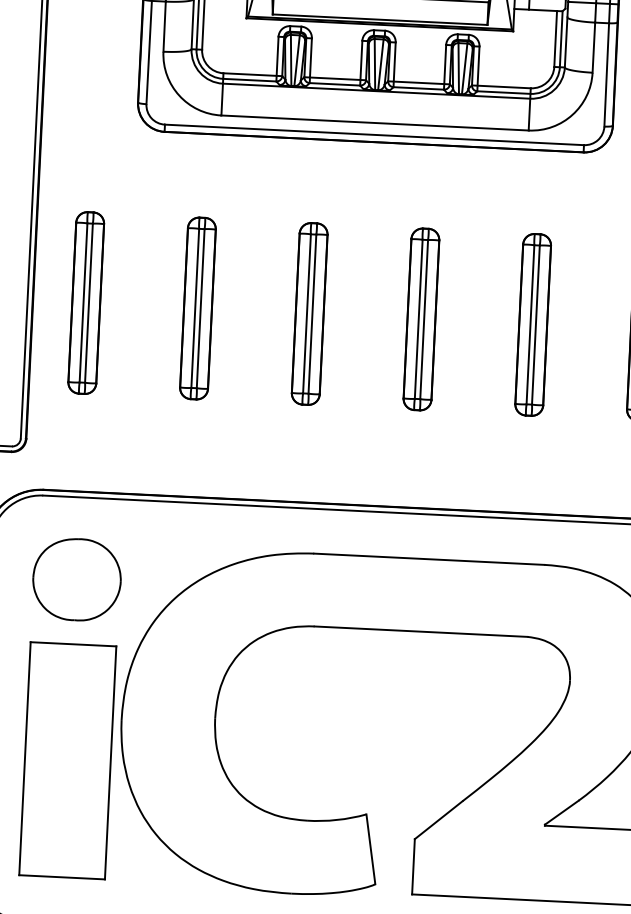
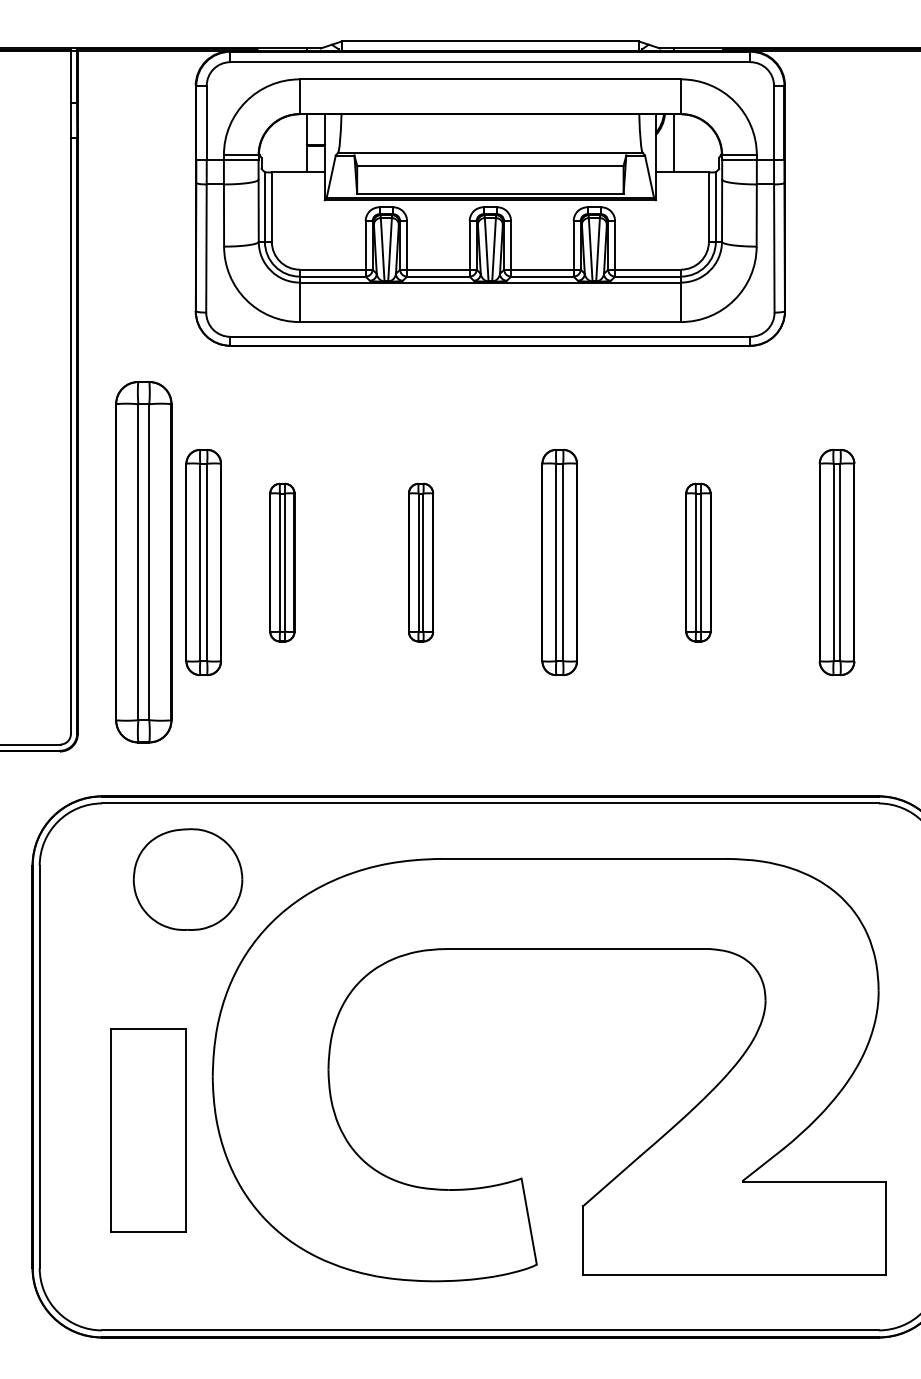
part: (86, 303) -> (143, 562), size x1.6
part: (134, 305) -> (203, 562), added
part: (198, 308) -> (282, 562), size x0.7
part: (309, 313) -> (420, 562), size x0.7
part: (533, 324) -> (698, 562), size x0.7
part: (76, 579) -> (187, 879), moved
part: (67, 760) -> (148, 1130), size x0.7

